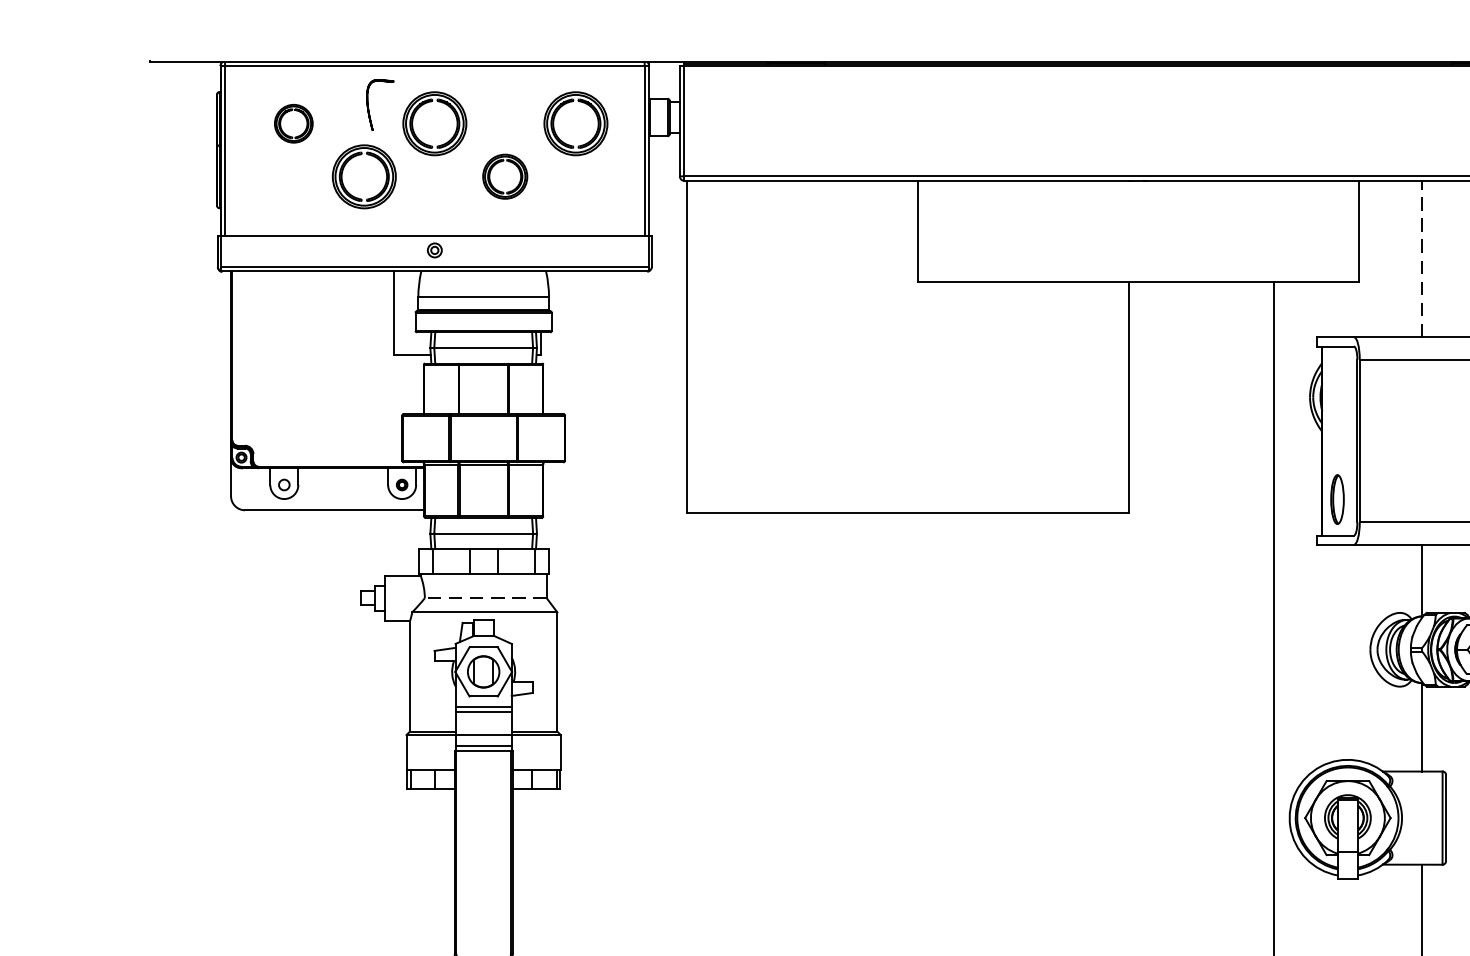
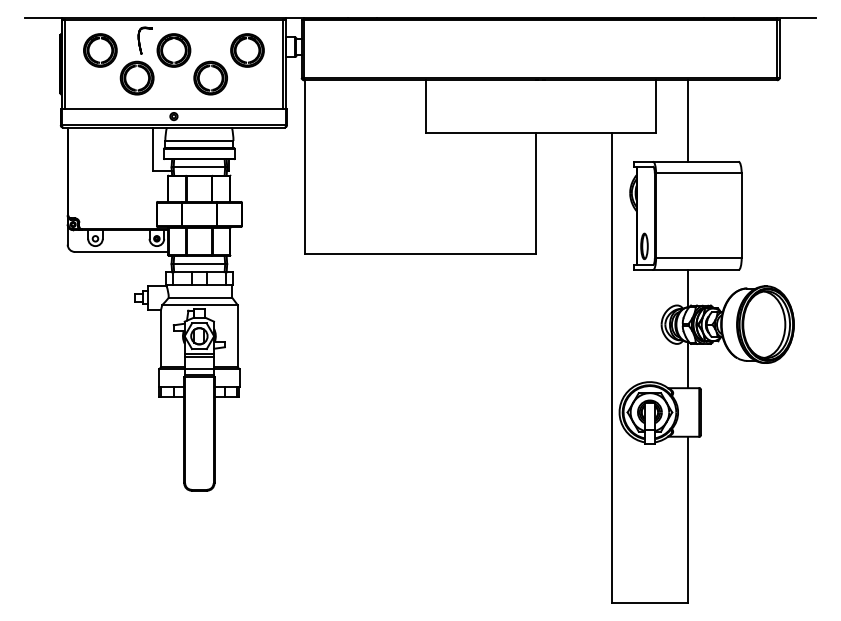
part: (293, 123) -> (100, 50), size x1.67
part: (504, 175) -> (210, 77), size x1.43
line: (1421, 259) -> (688, 121), dashed -> solid
line: (485, 597) -> (200, 297), dashed -> solid

